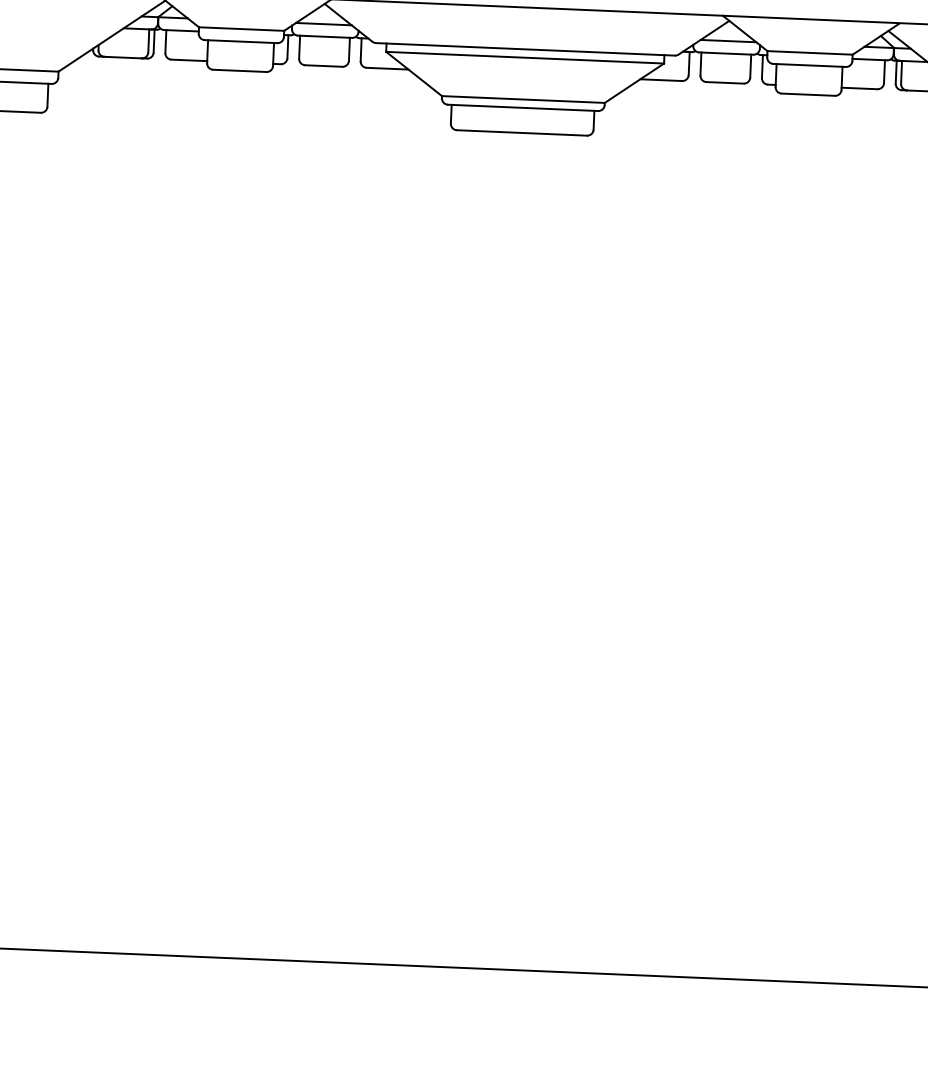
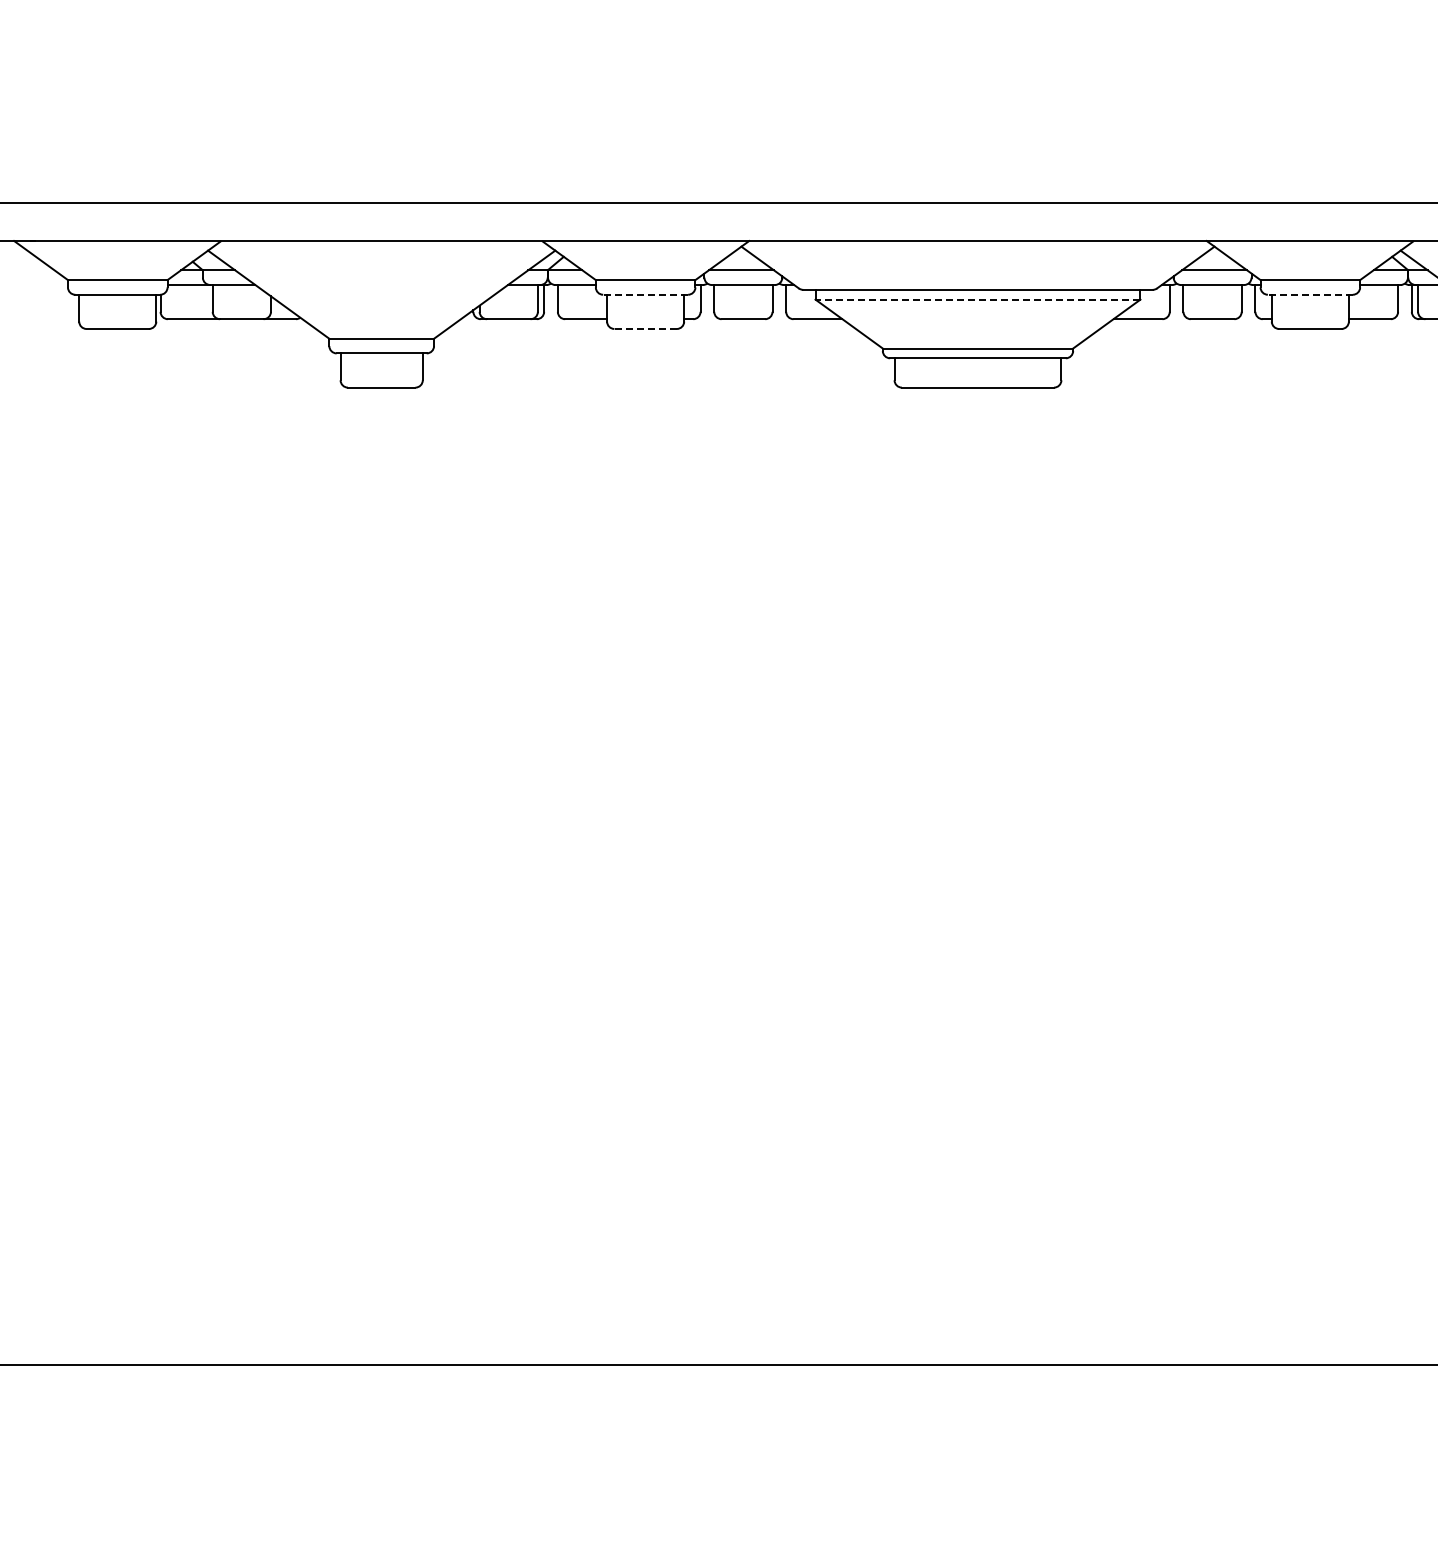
line: (240, 41) -> (645, 294), solid -> dashed
line: (524, 57) -> (977, 299), solid -> dashed
line: (808, 65) -> (1309, 294), solid -> dashed
line: (239, 70) -> (645, 328), solid -> dashed

